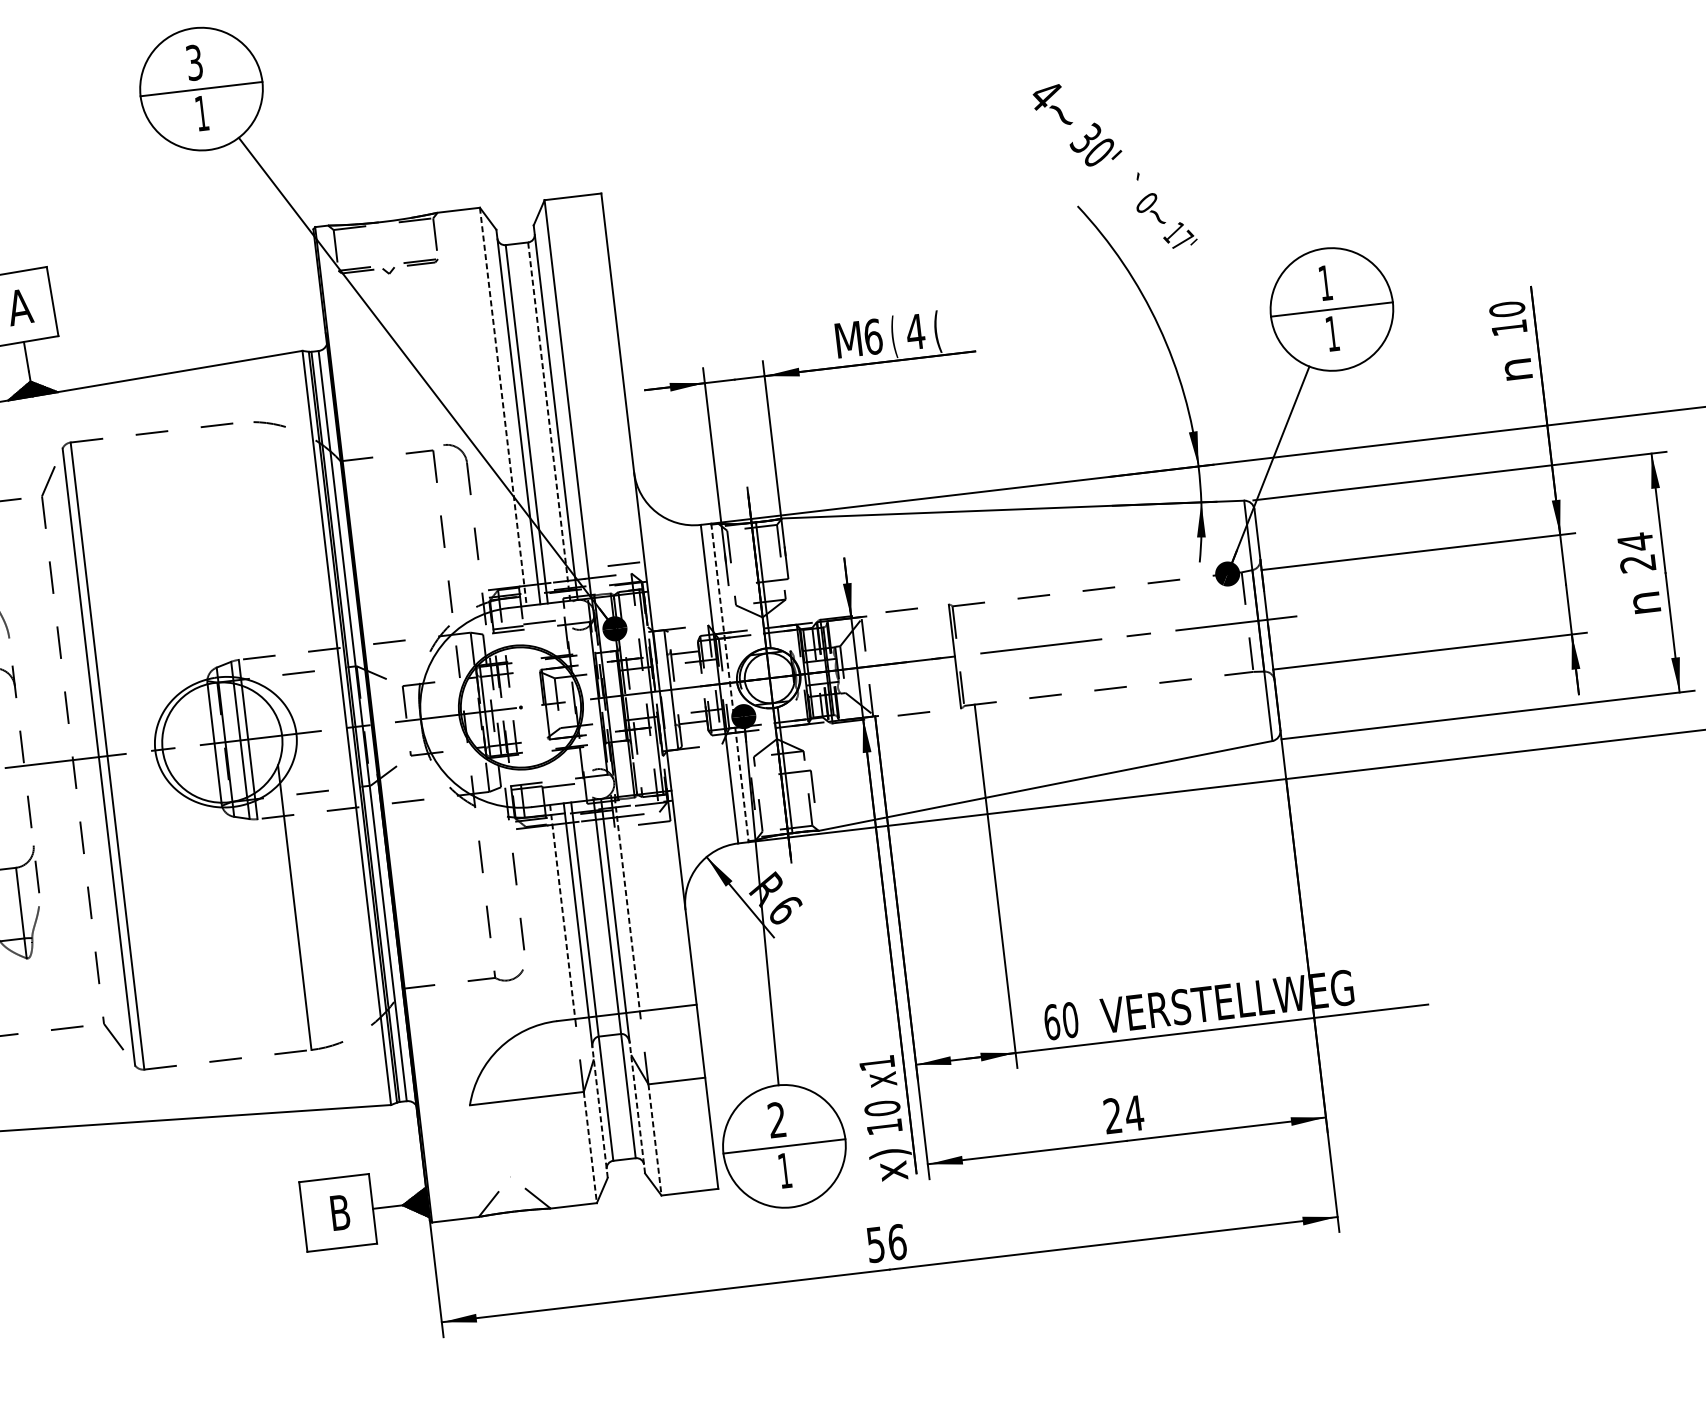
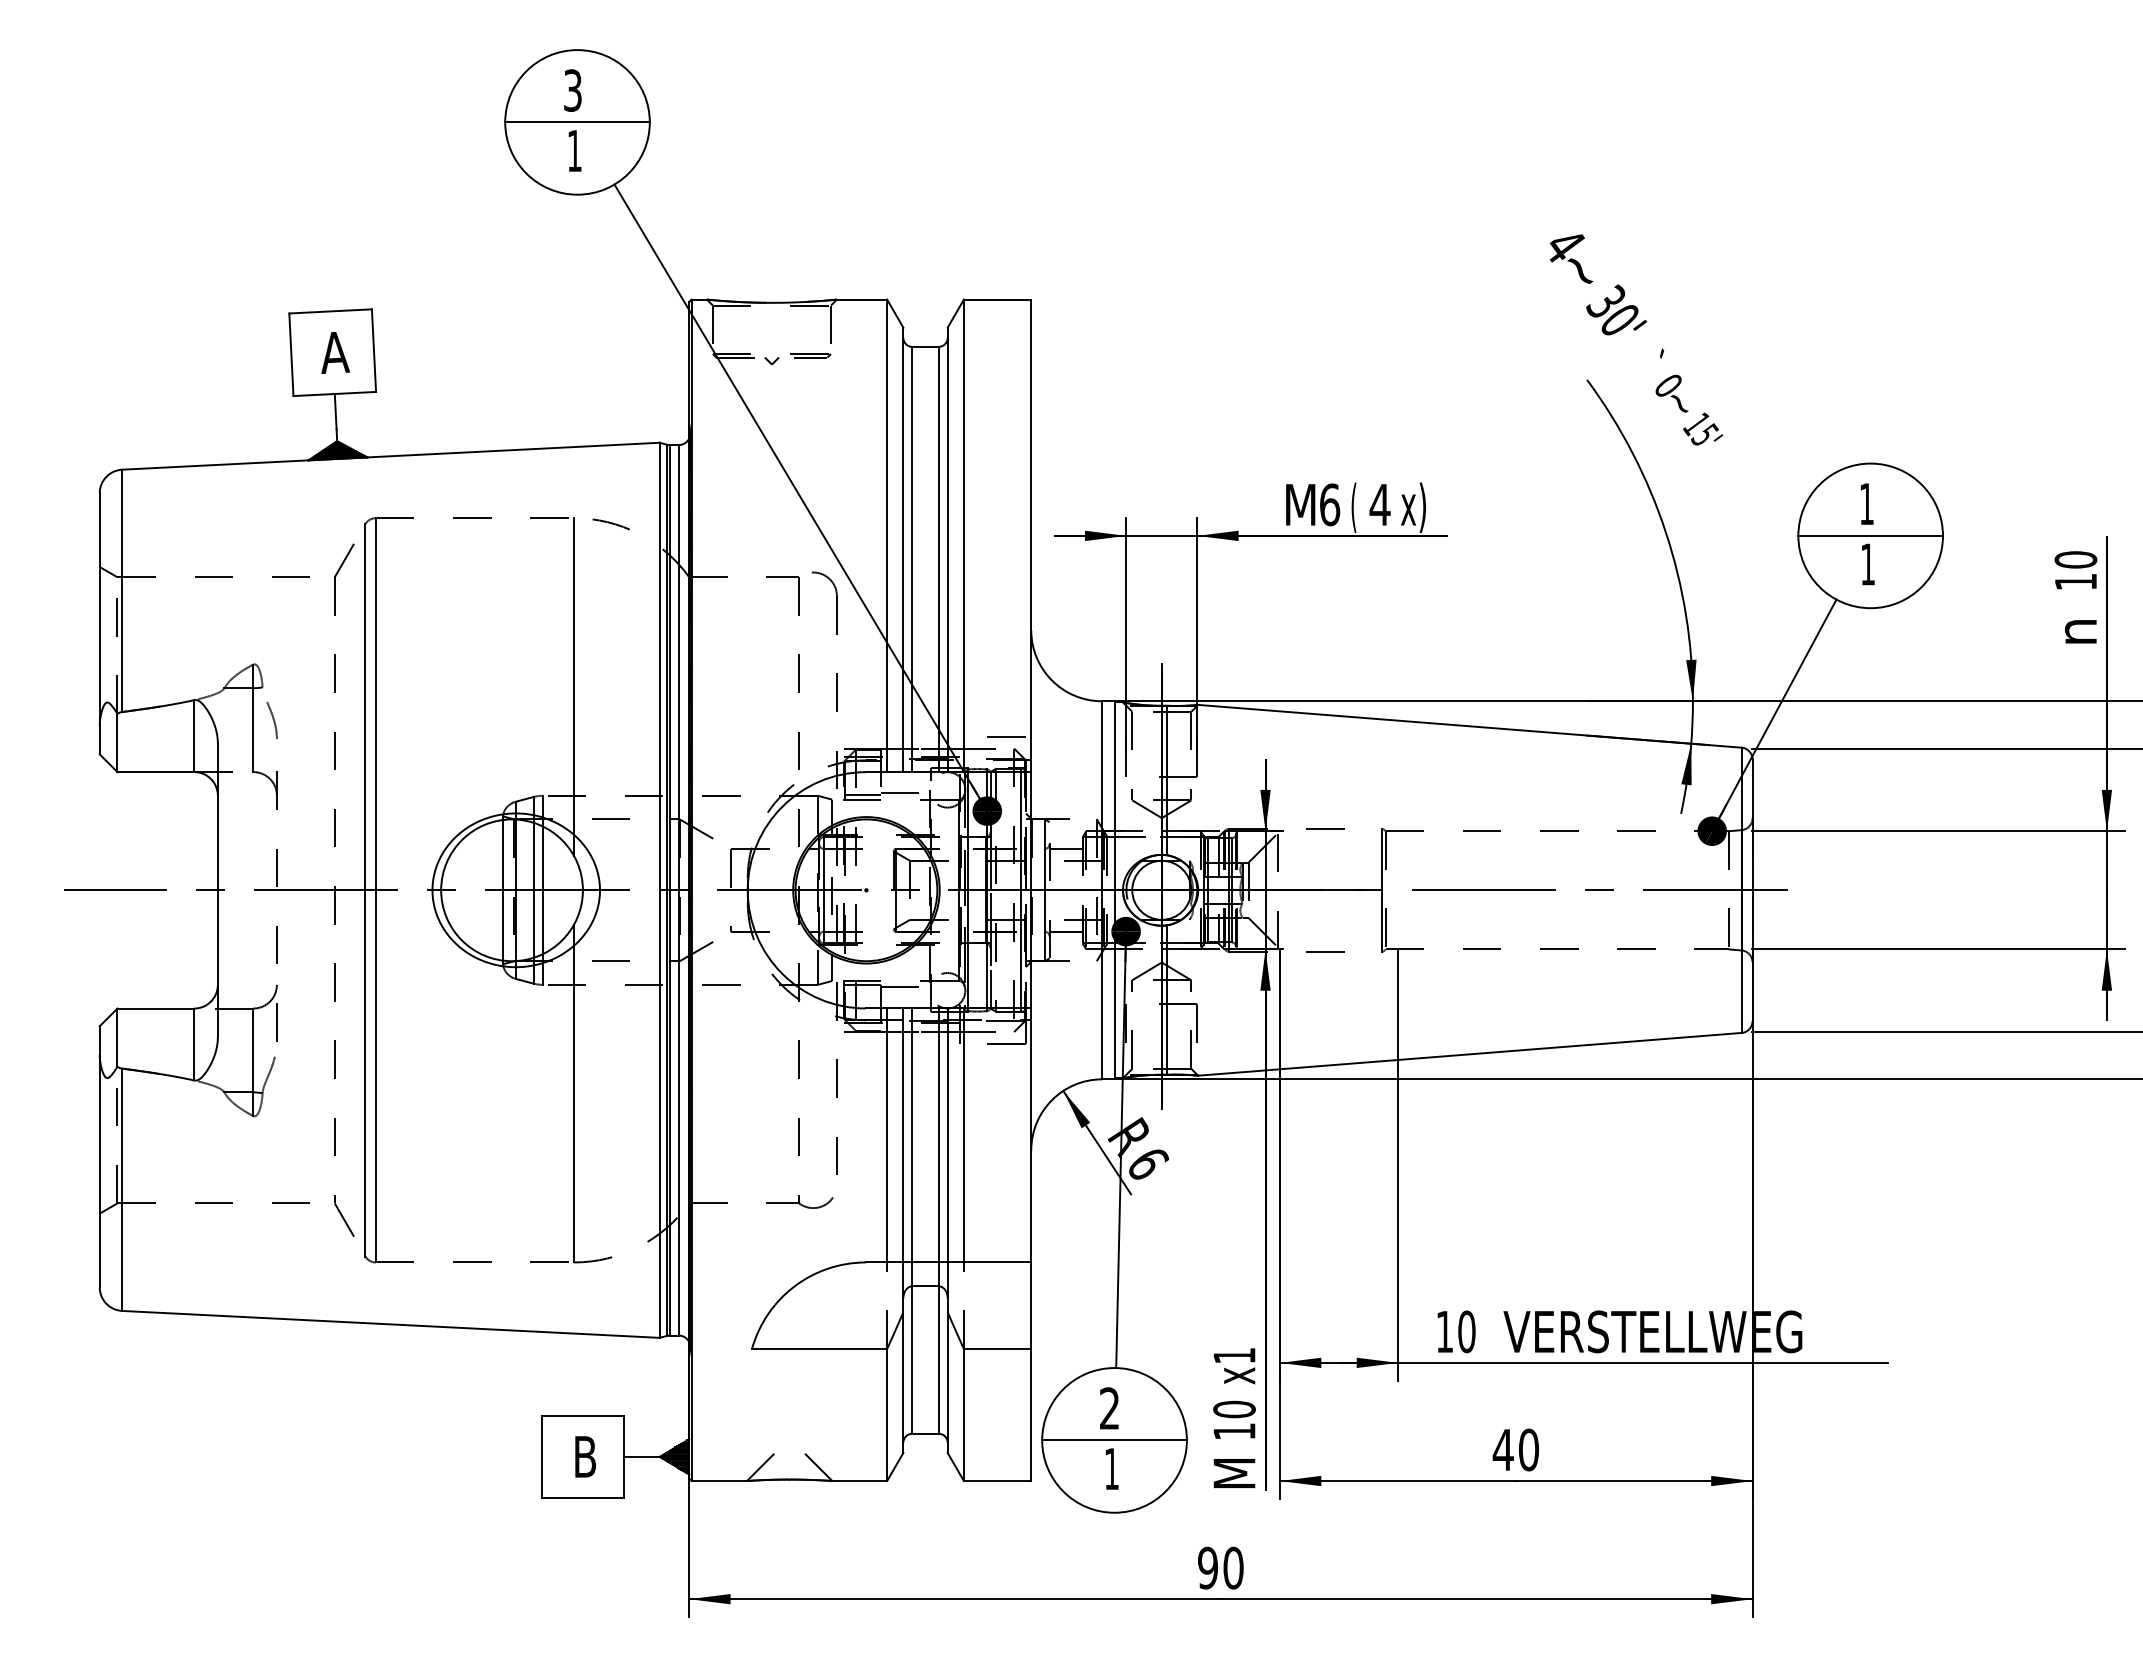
text: (1182, 239) -> (1705, 433), 17' -> 15'
text: (943, 330) -> (1413, 507), ( -> x)
line: (503, 407) -> (887, 536), dashed -> solid
line: (548, 421) -> (938, 559), dashed -> solid
line: (254, 565) -> (574, 687), added
line: (729, 683) -> (1114, 890), dashed -> solid
line: (626, 904) -> (963, 1135), dashed -> solid
line: (562, 911) -> (887, 1135), dashed -> solid
text: (1051, 1021) -> (1444, 1331), 60 -> 10
line: (637, 1108) -> (947, 1375), dashed -> solid
line: (600, 1112) -> (903, 1375), dashed -> solid
text: (1123, 1114) -> (1515, 1449), 24 -> 40
line: (654, 1140) -> (963, 1415), dashed -> solid
line: (590, 1147) -> (887, 1415), dashed -> solid
text: (891, 1164) -> (1237, 1476), x) -> M
text: (886, 1242) -> (1220, 1567), 56 -> 90

